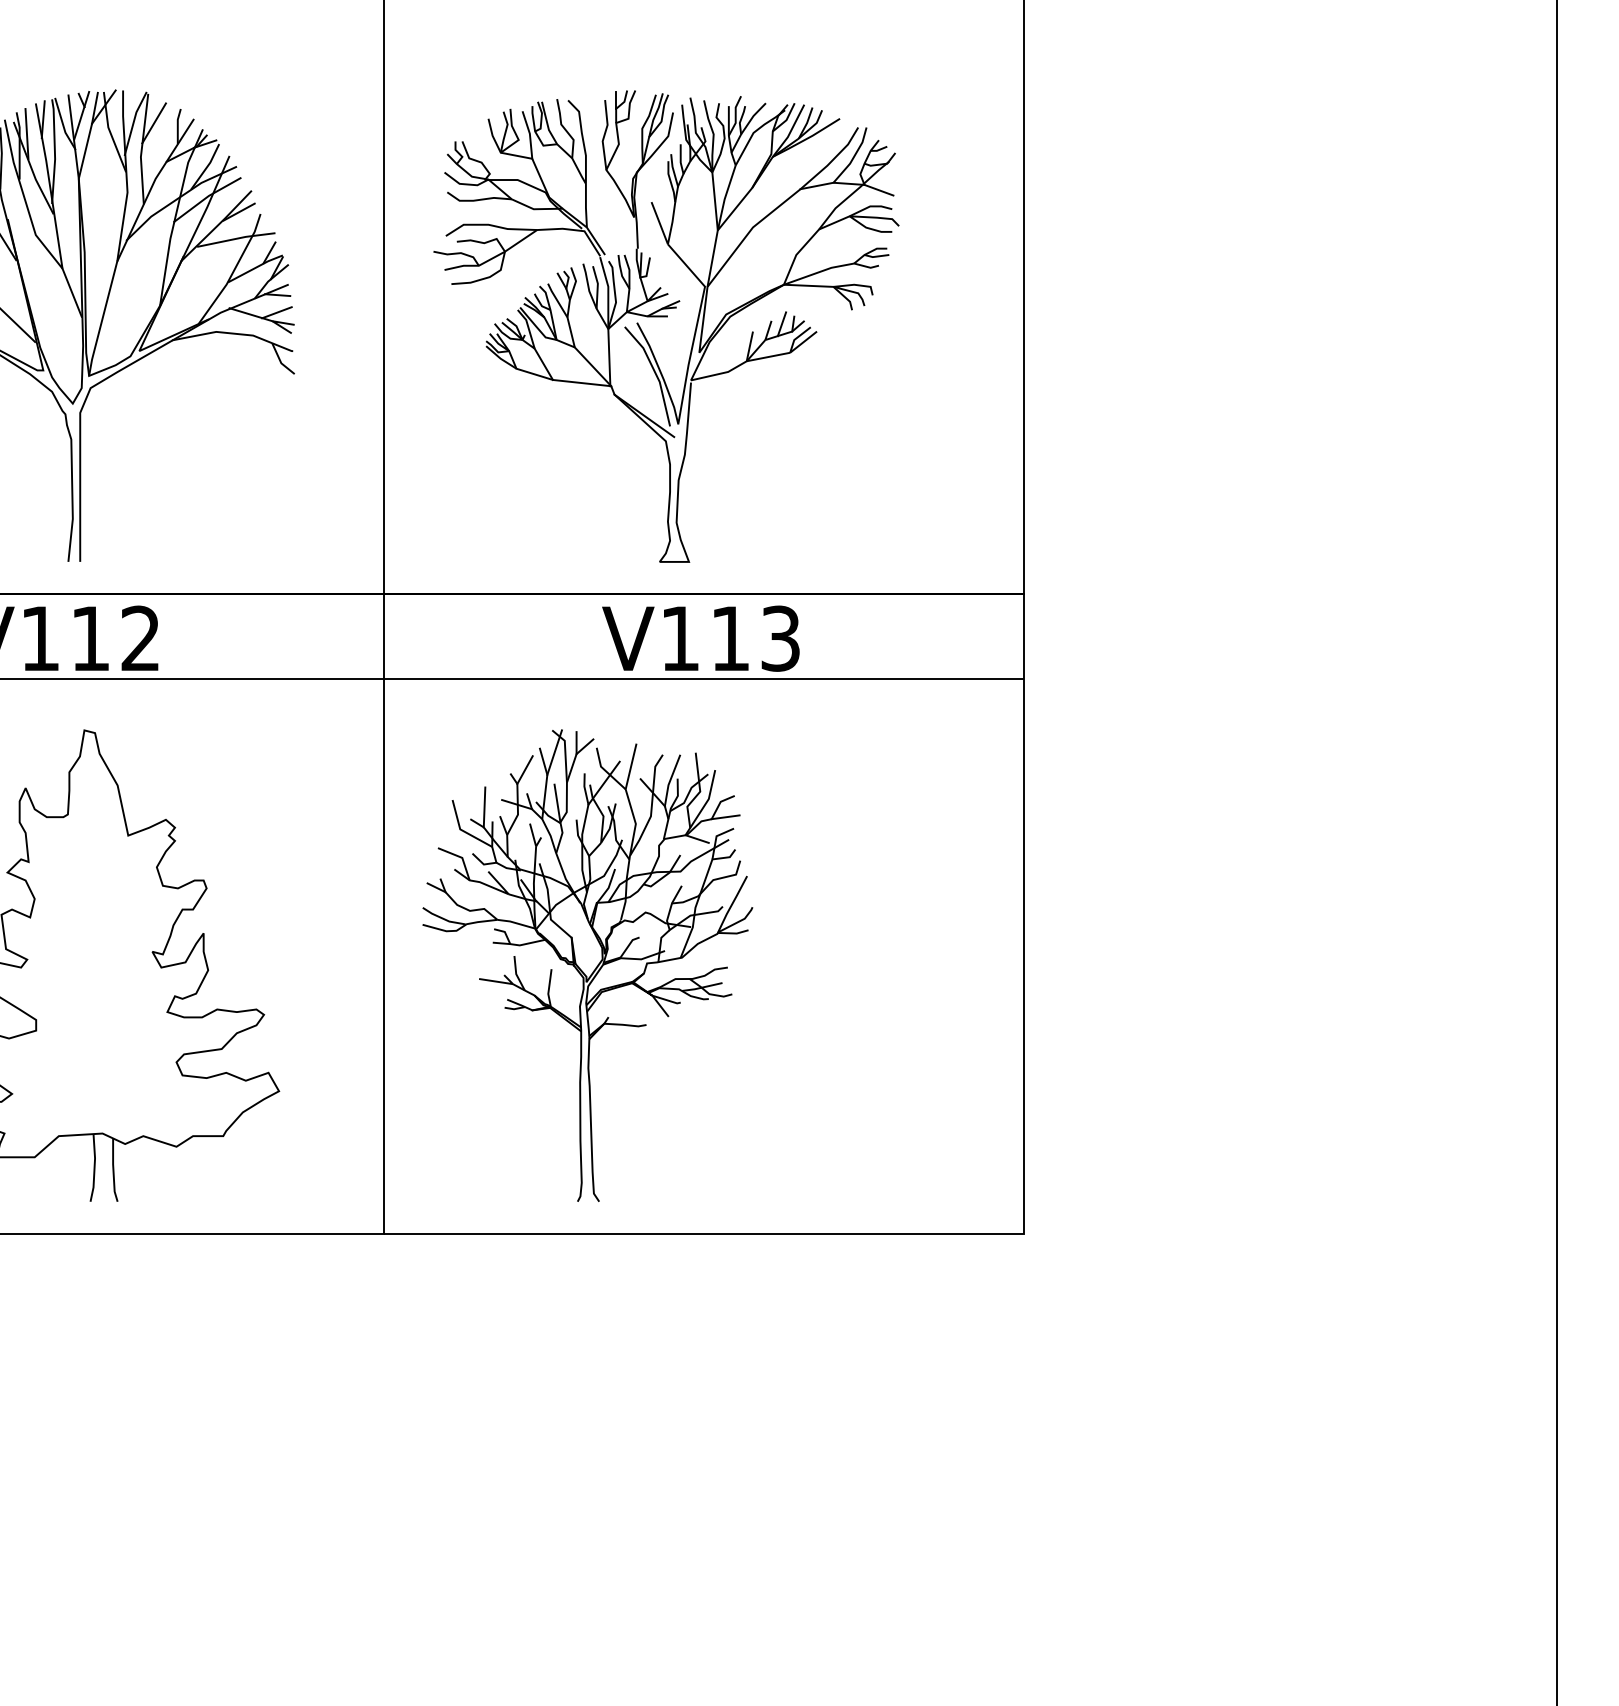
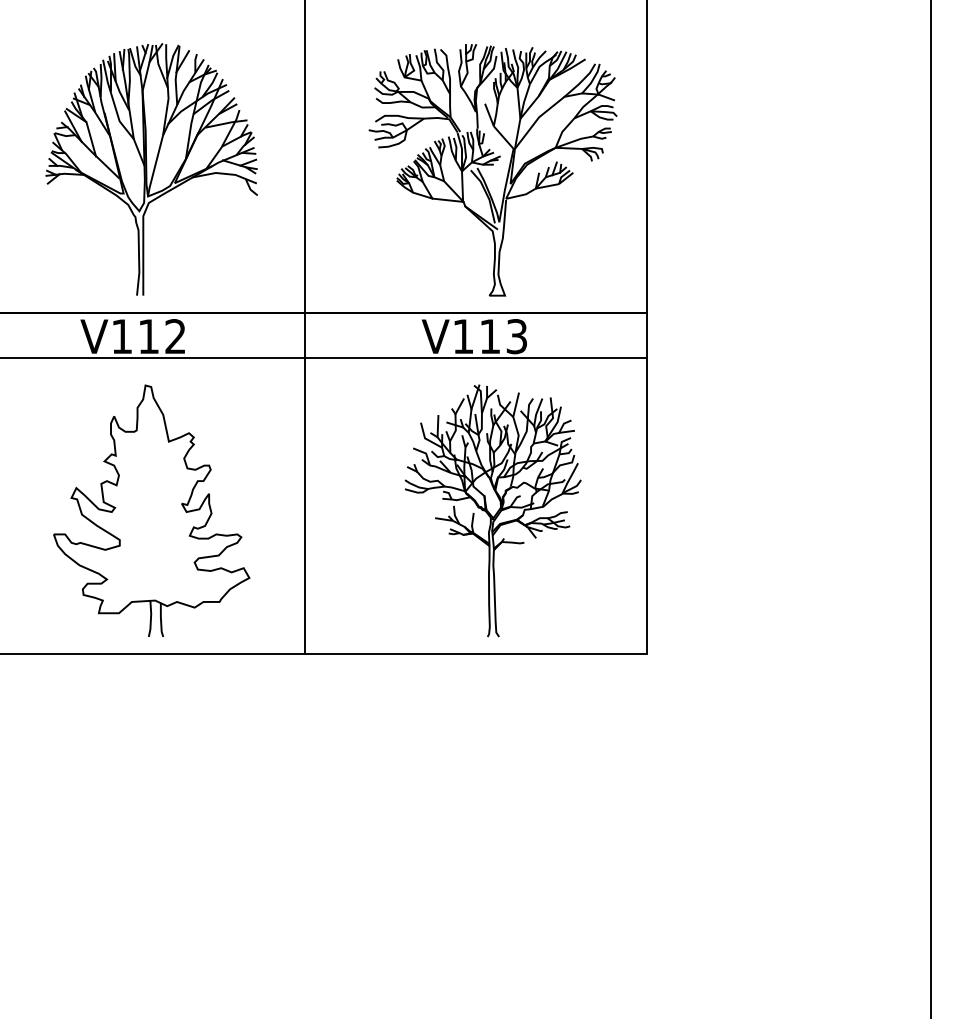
part: (665, 327) -> (492, 170), moved
part: (586, 964) -> (492, 510), moved

